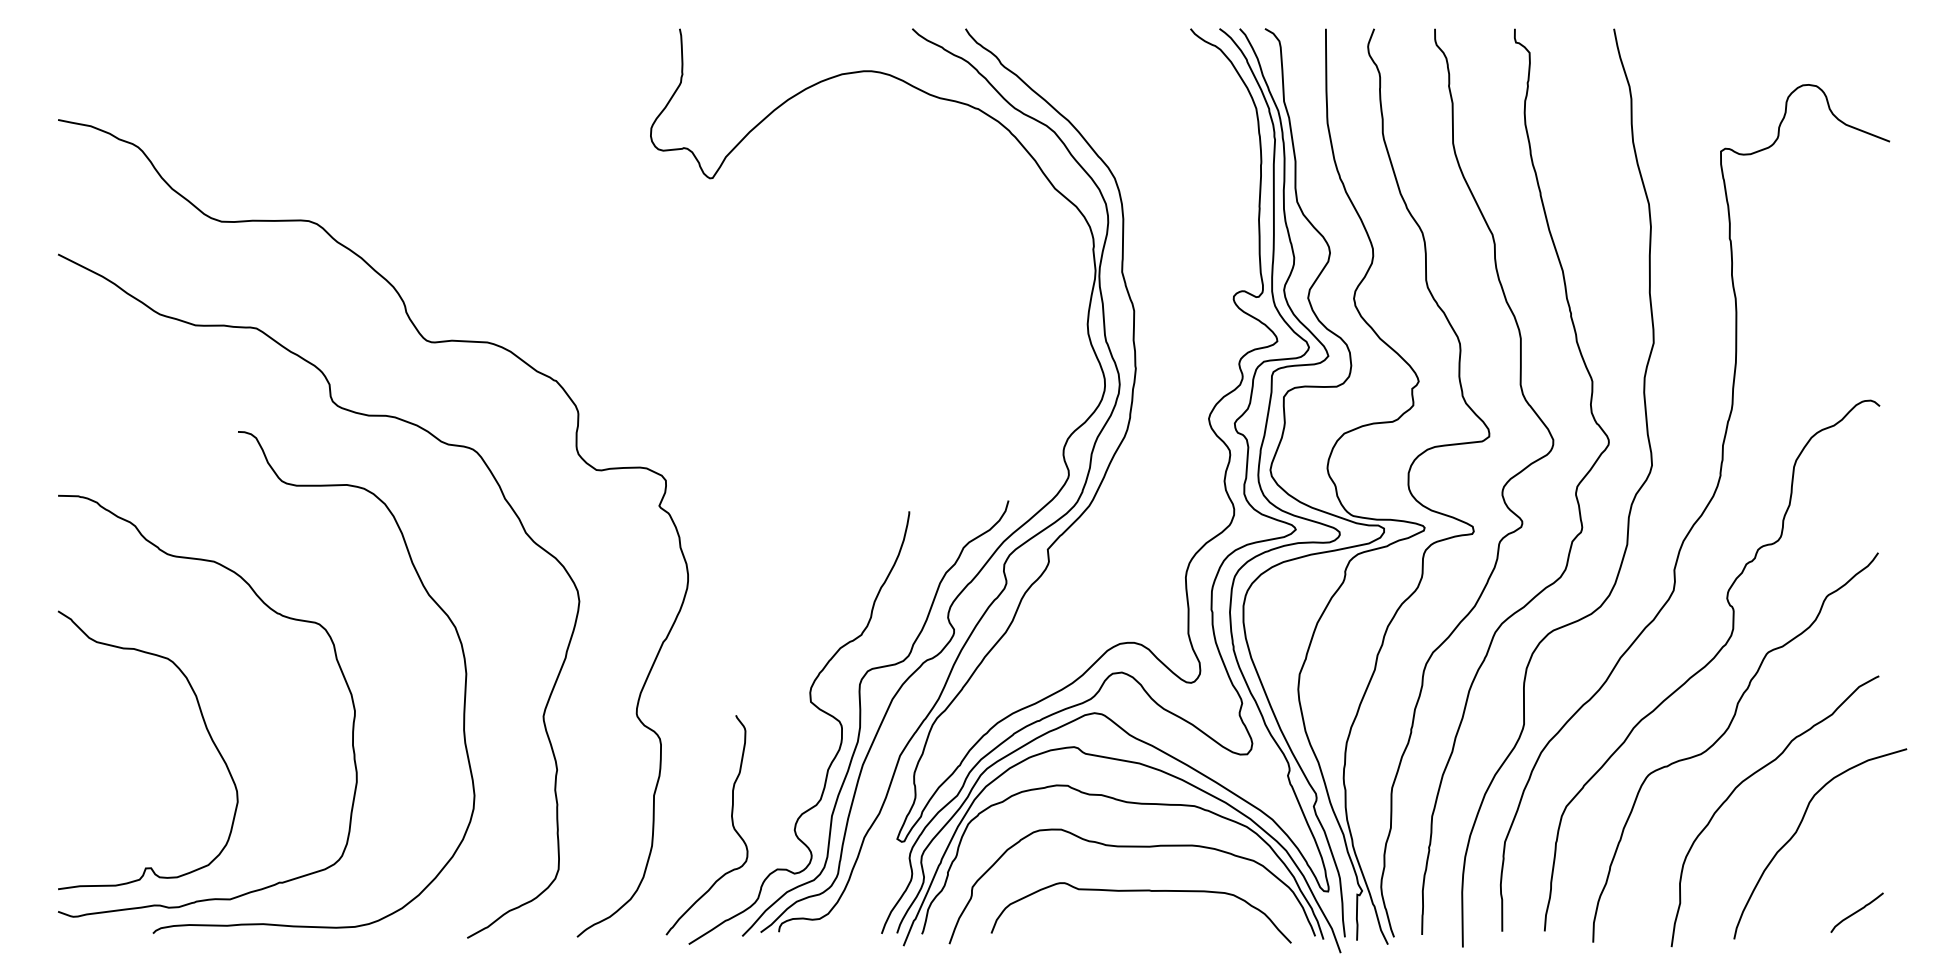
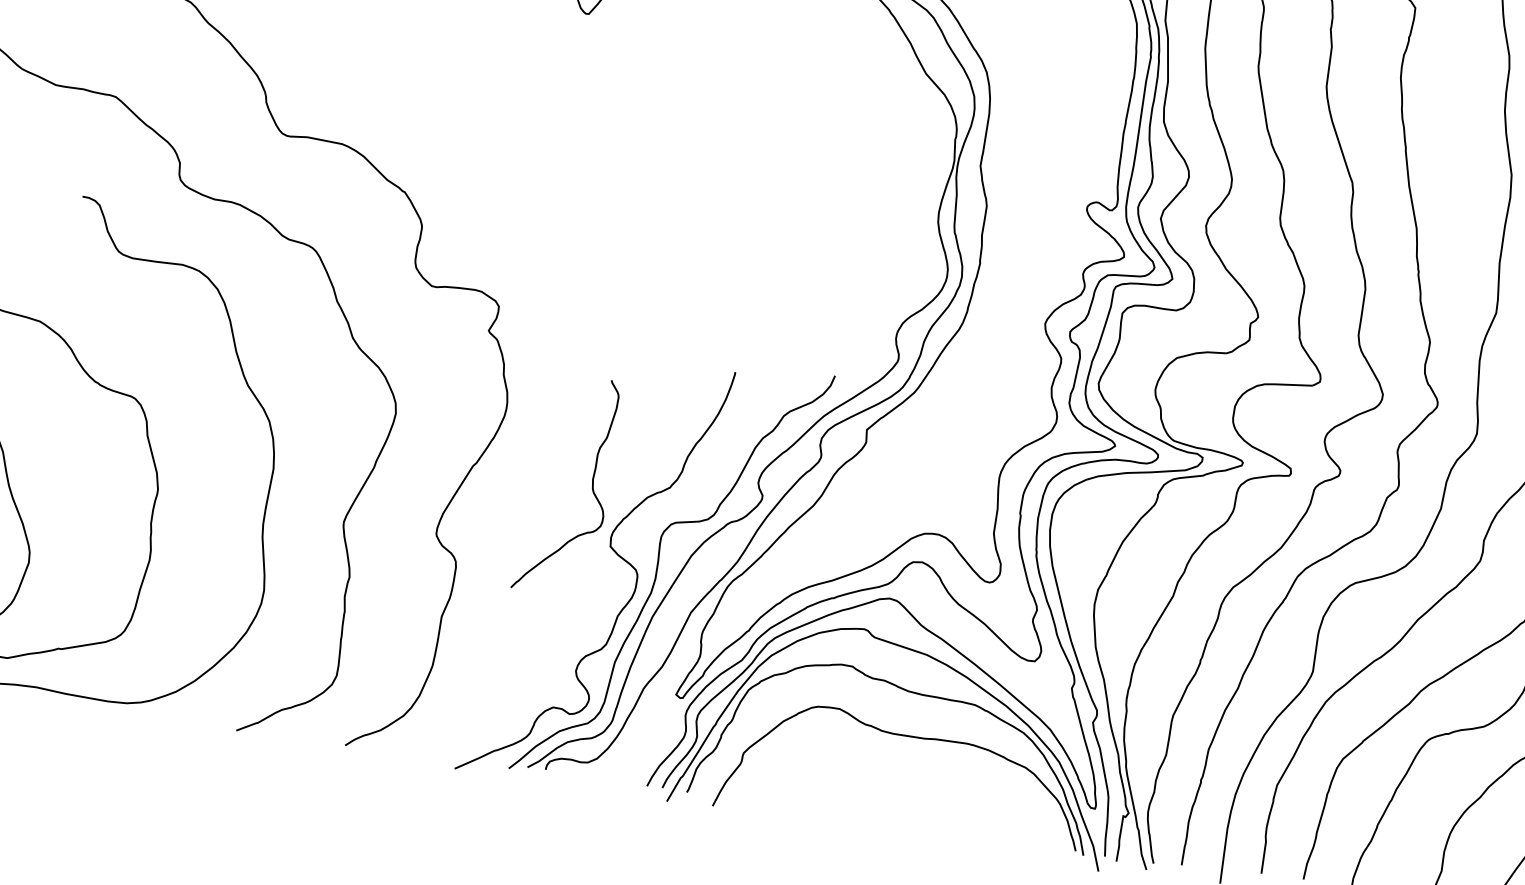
curve: (731, 822) -> (591, 485), moved
curve: (1140, 891) -> (909, 781), removed

